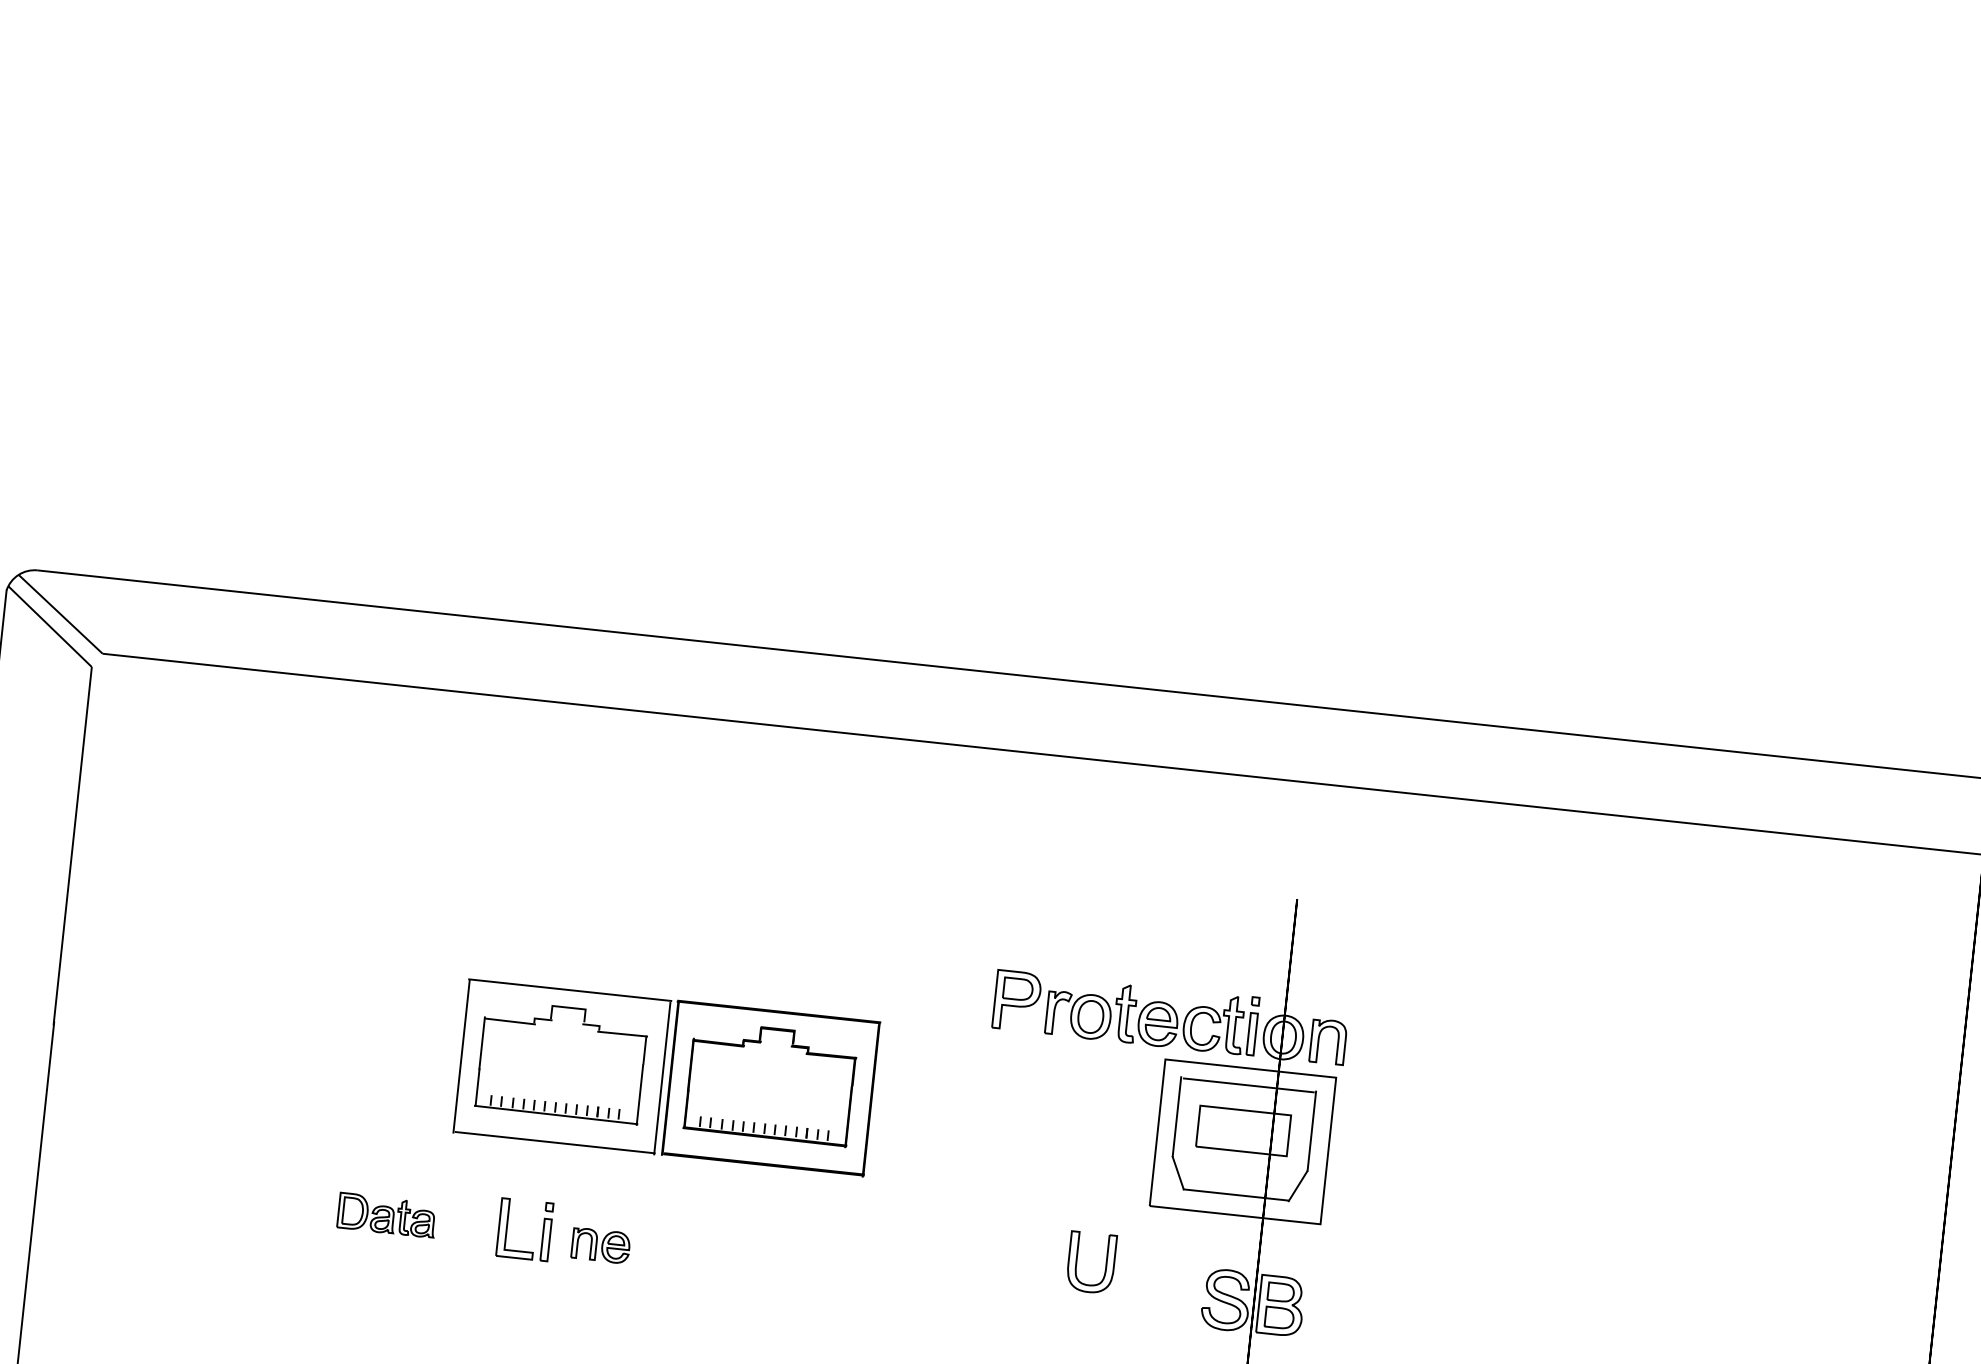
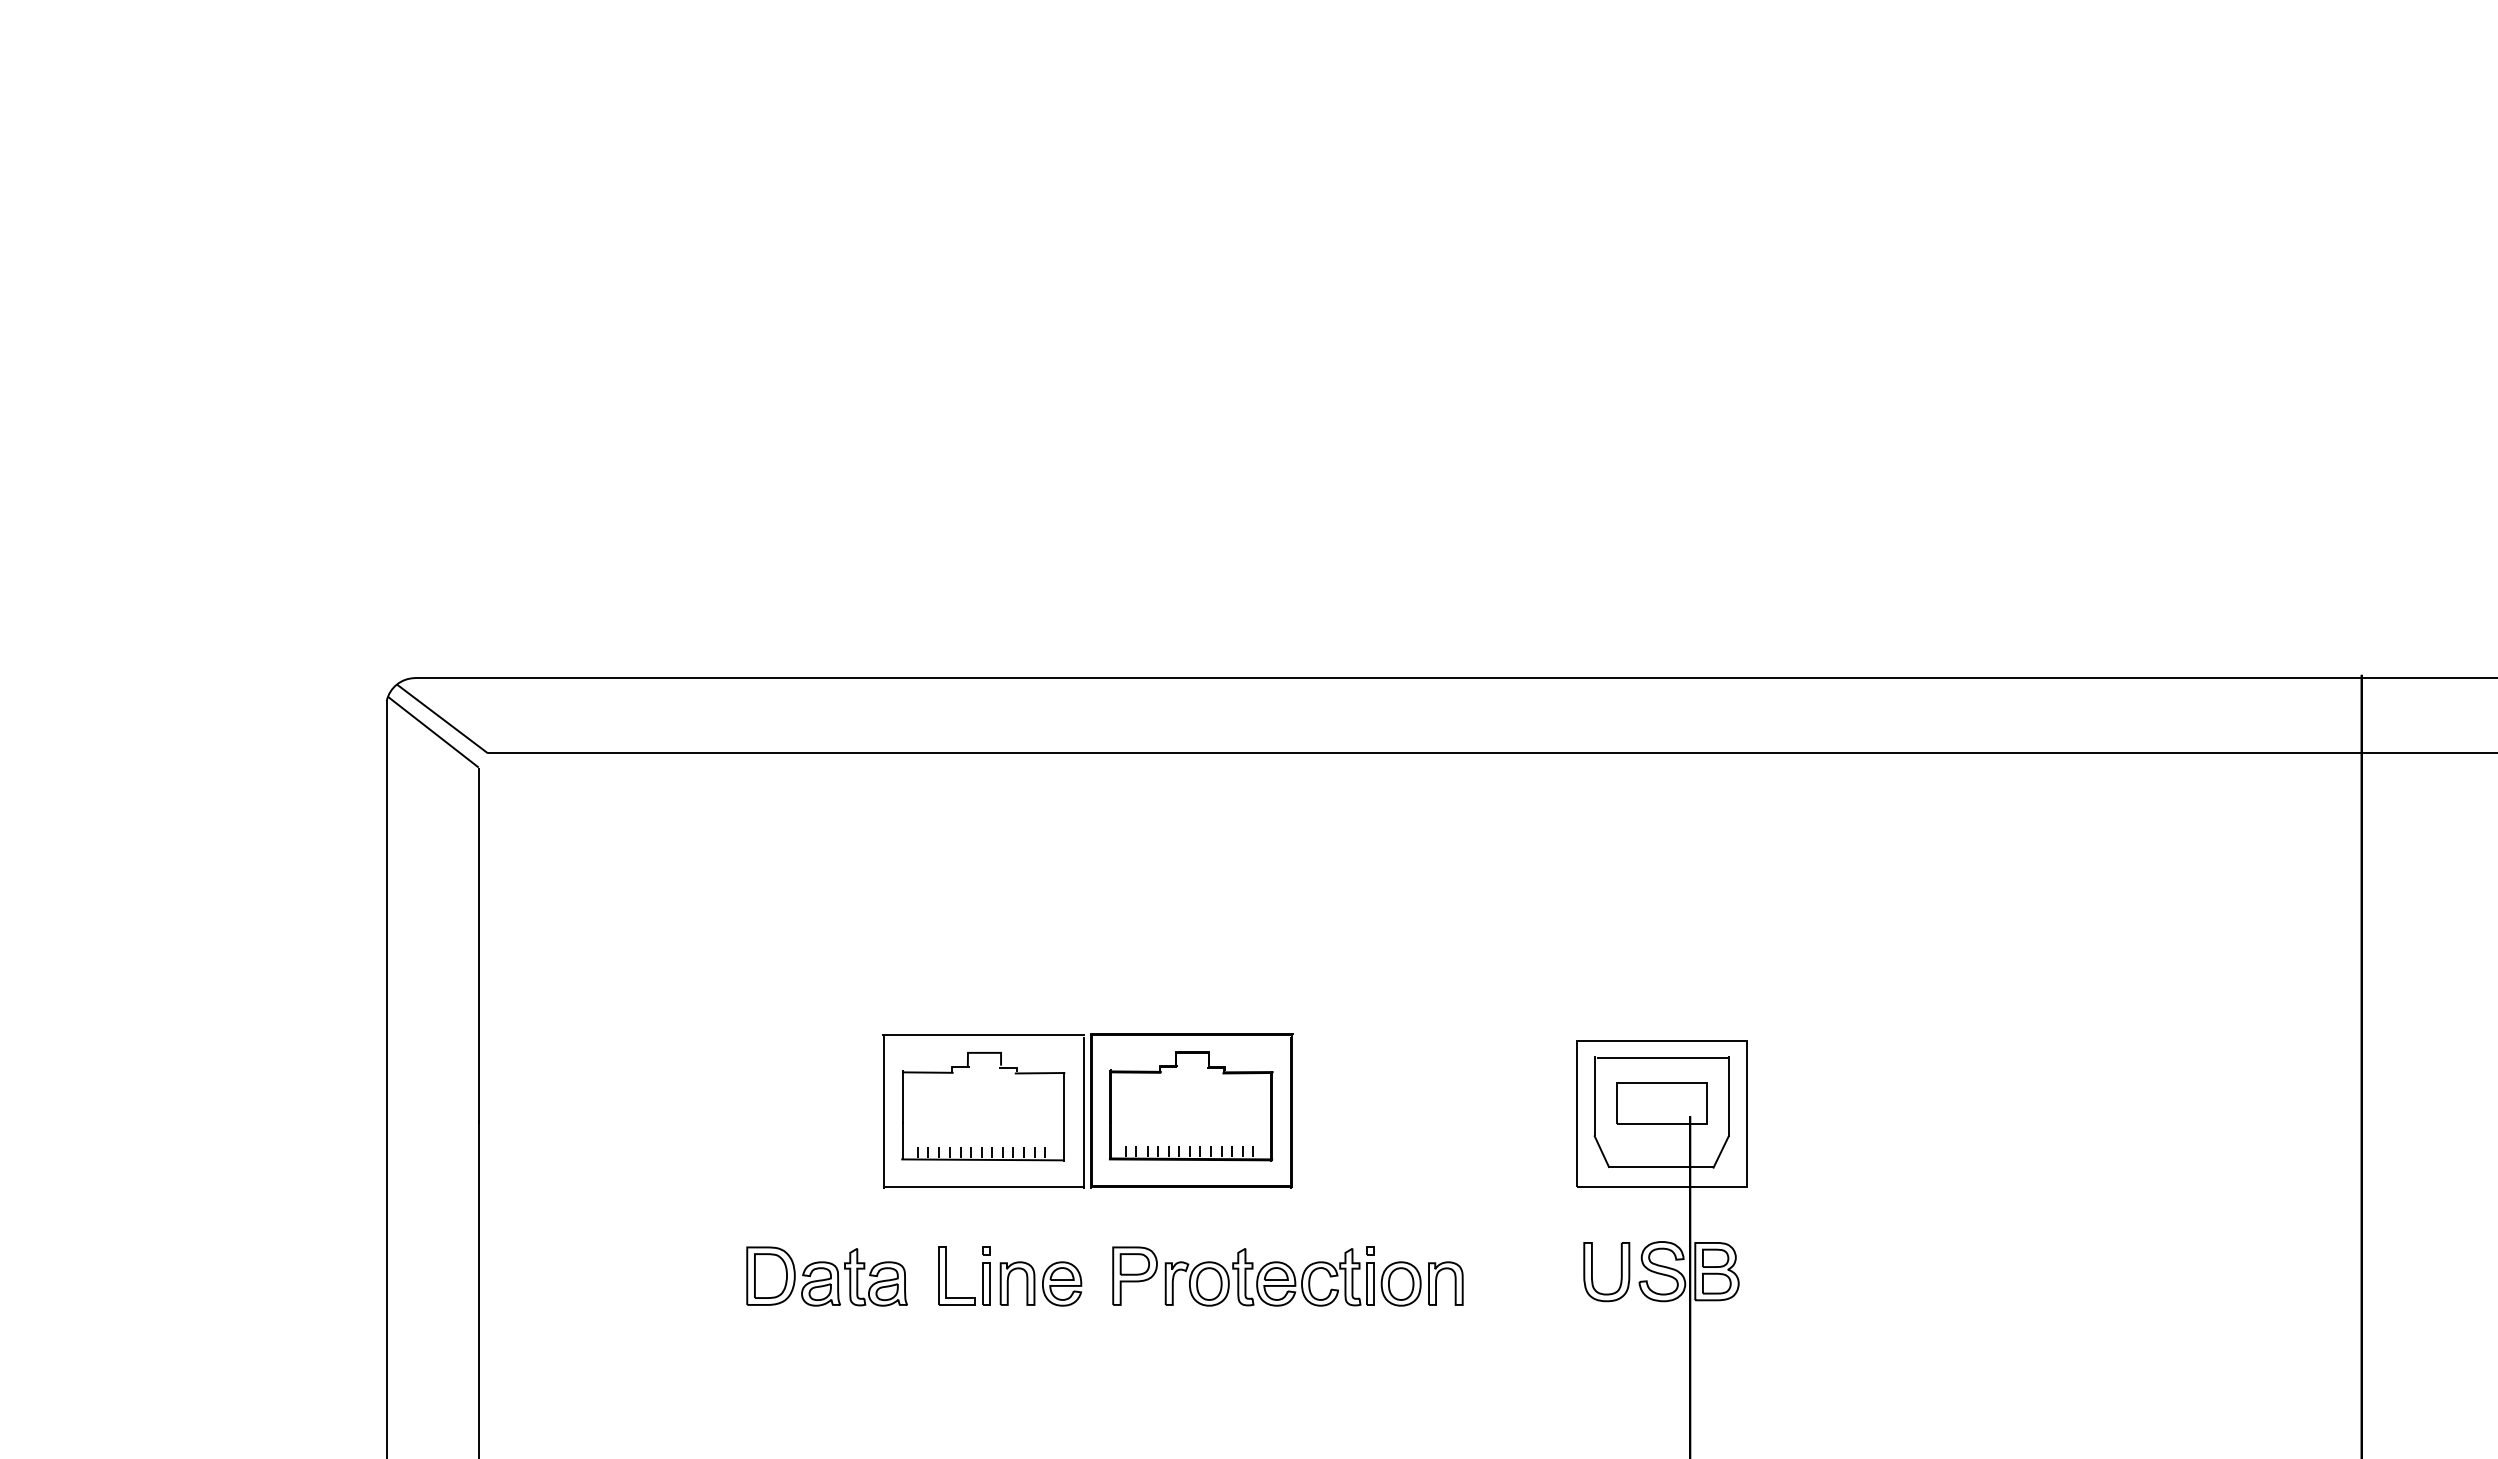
part: (1170, 1017) -> (1287, 1276), moved
part: (386, 1215) -> (826, 1276), size x1.67
part: (600, 1245) -> (1040, 1283), size x1.43
part: (1077, 1261) -> (1592, 1272), moved

